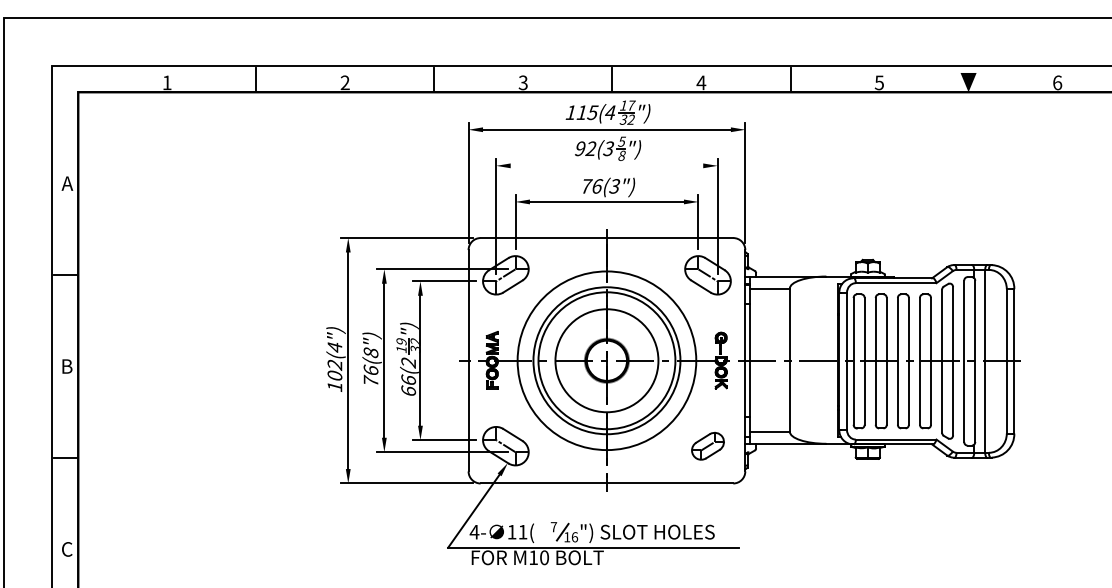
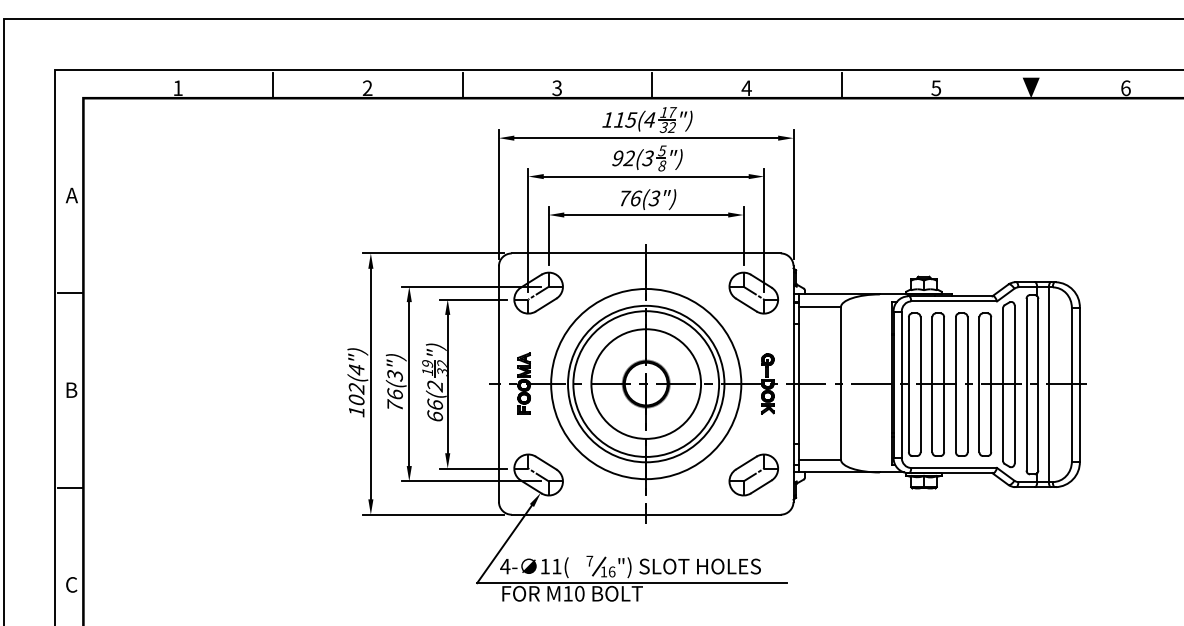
line: (606, 165) -> (645, 176), added
text: (370, 352) -> (394, 375), 76(8") -> 76(3")
part: (707, 446) -> (753, 475), size x1.43

